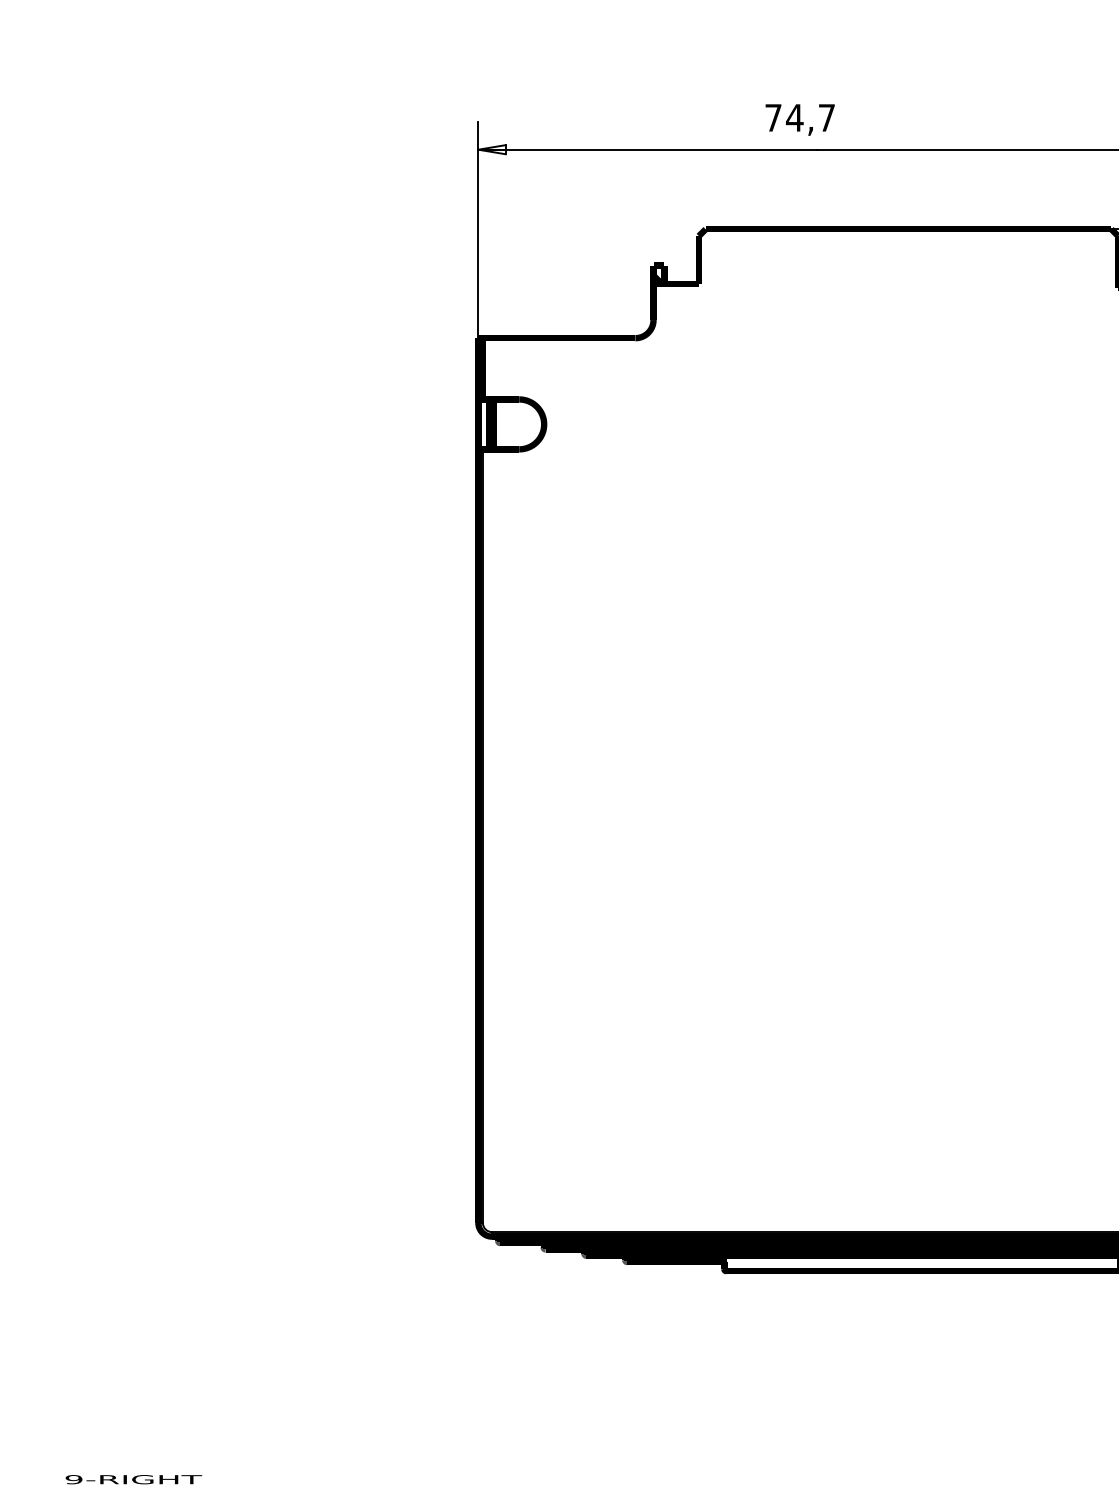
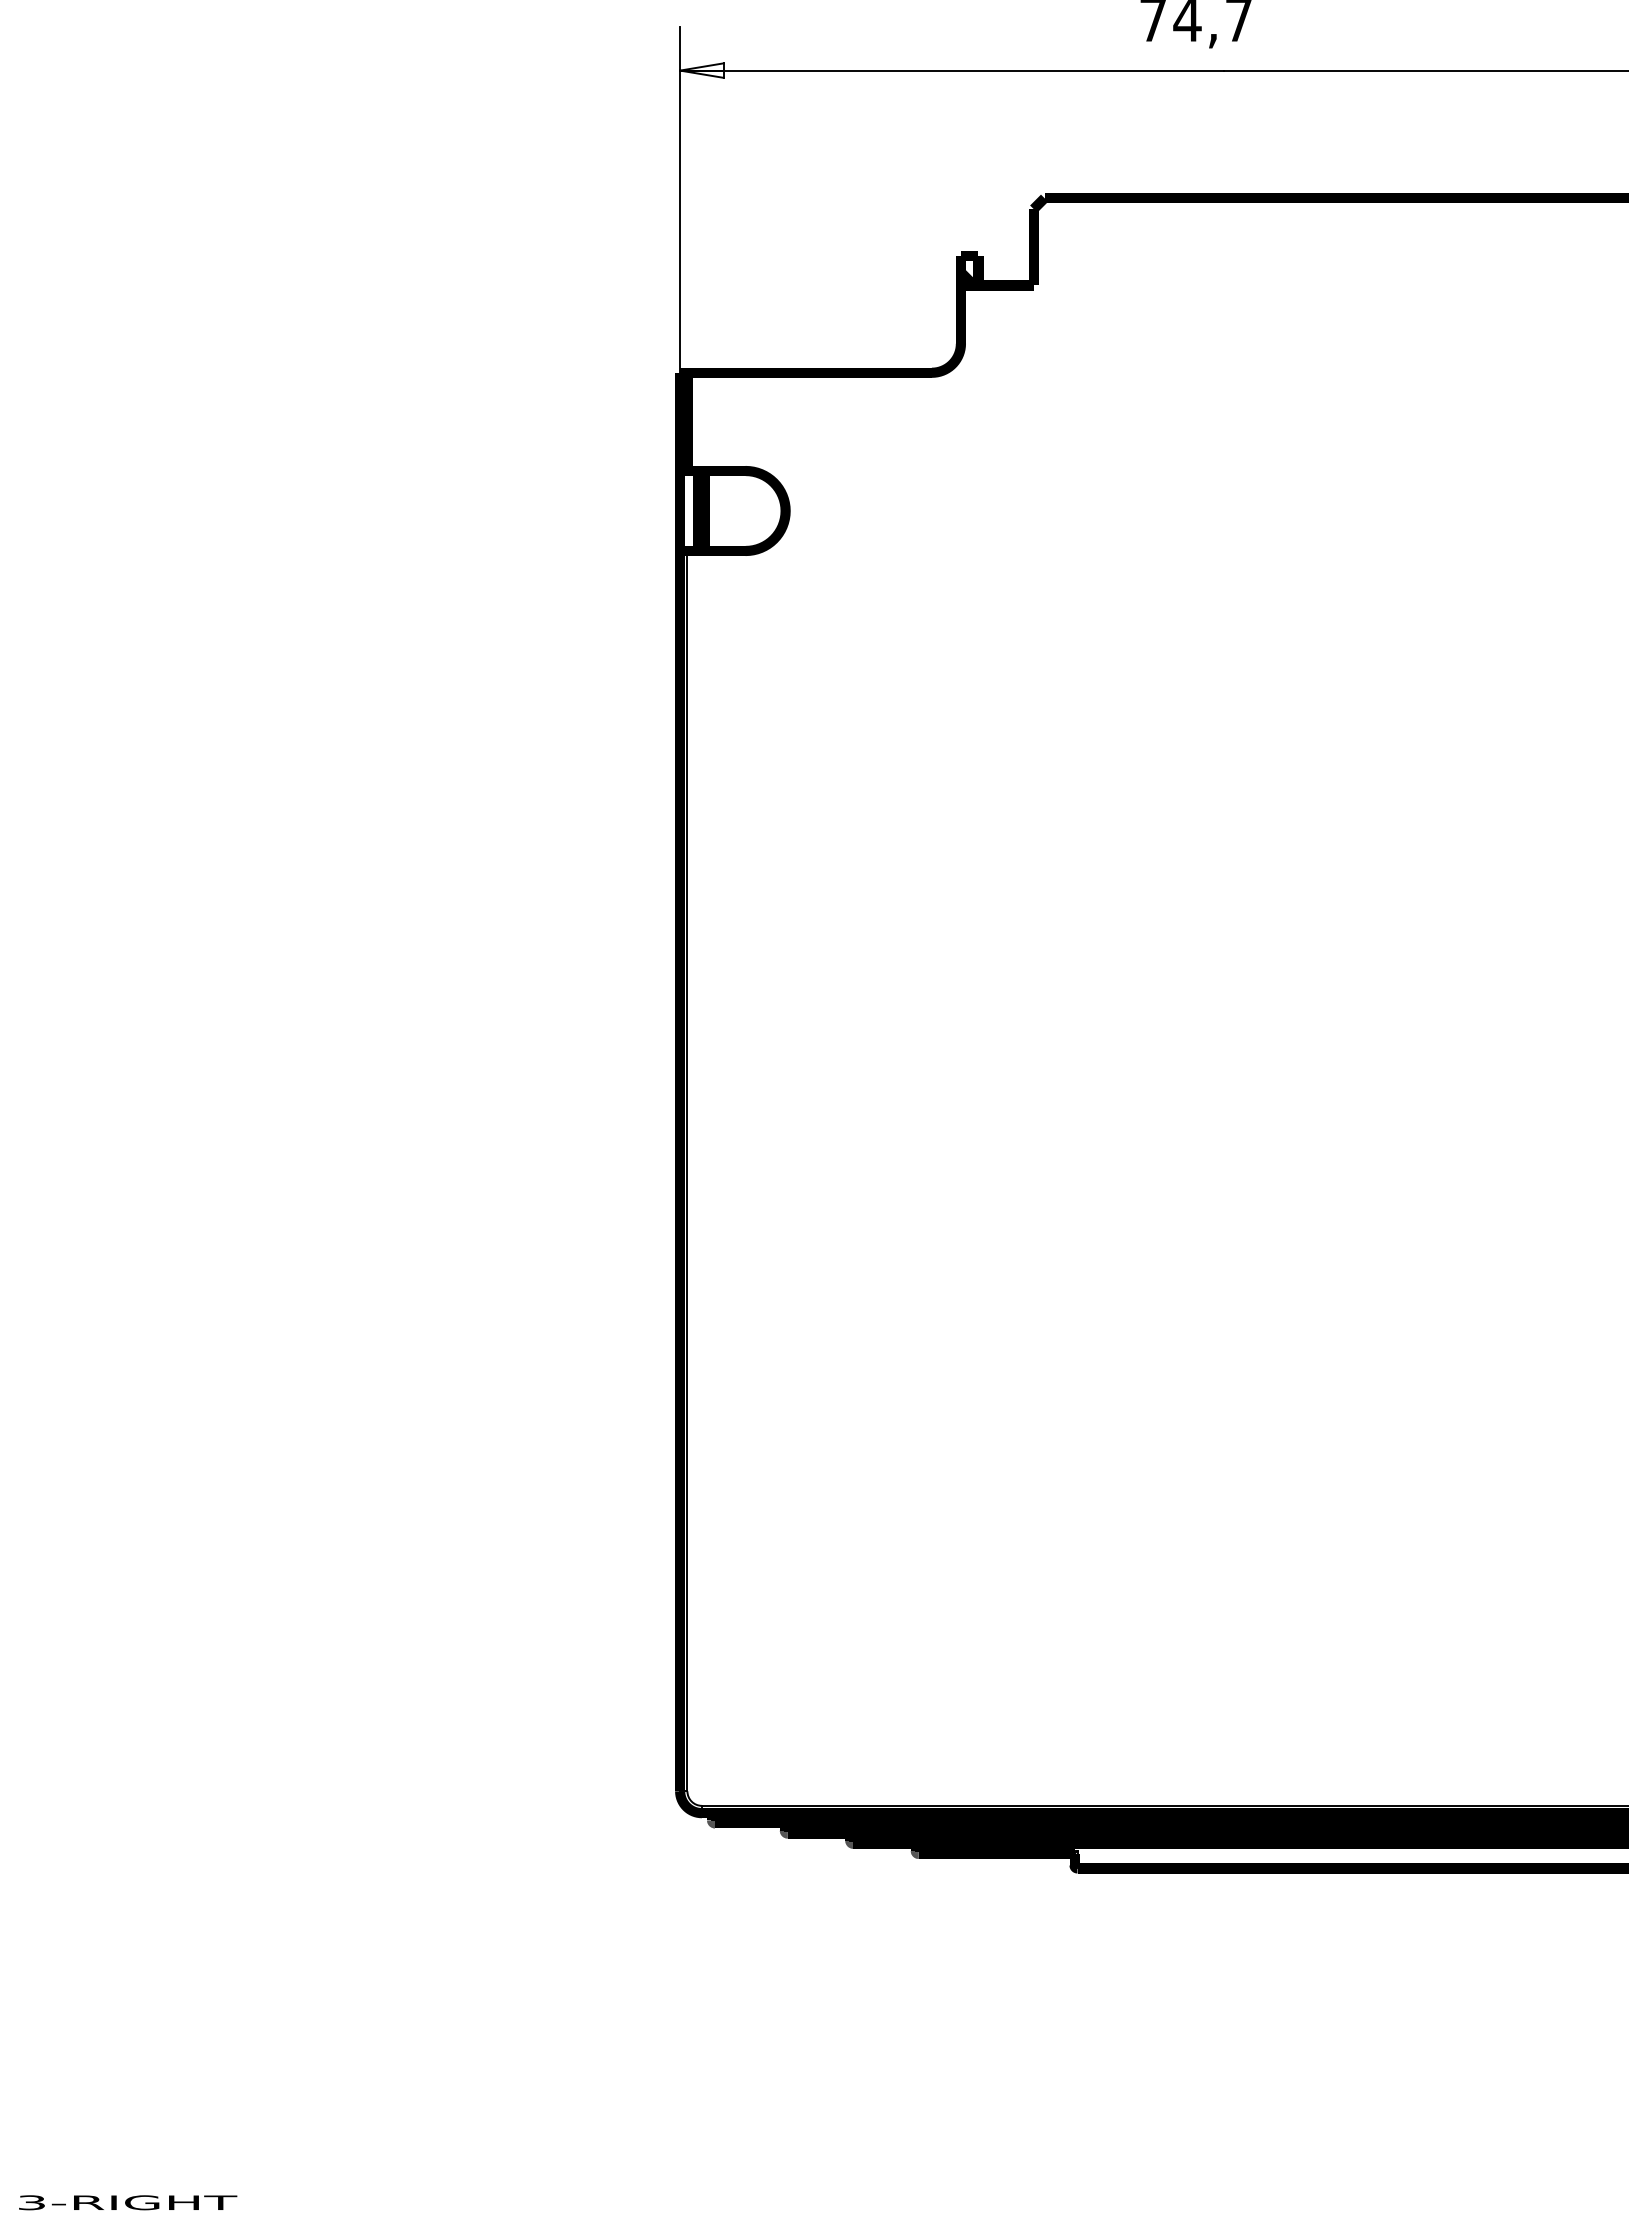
text: (73, 1479) -> (31, 2202), 9-RIGHT -> 3-RIGHT

